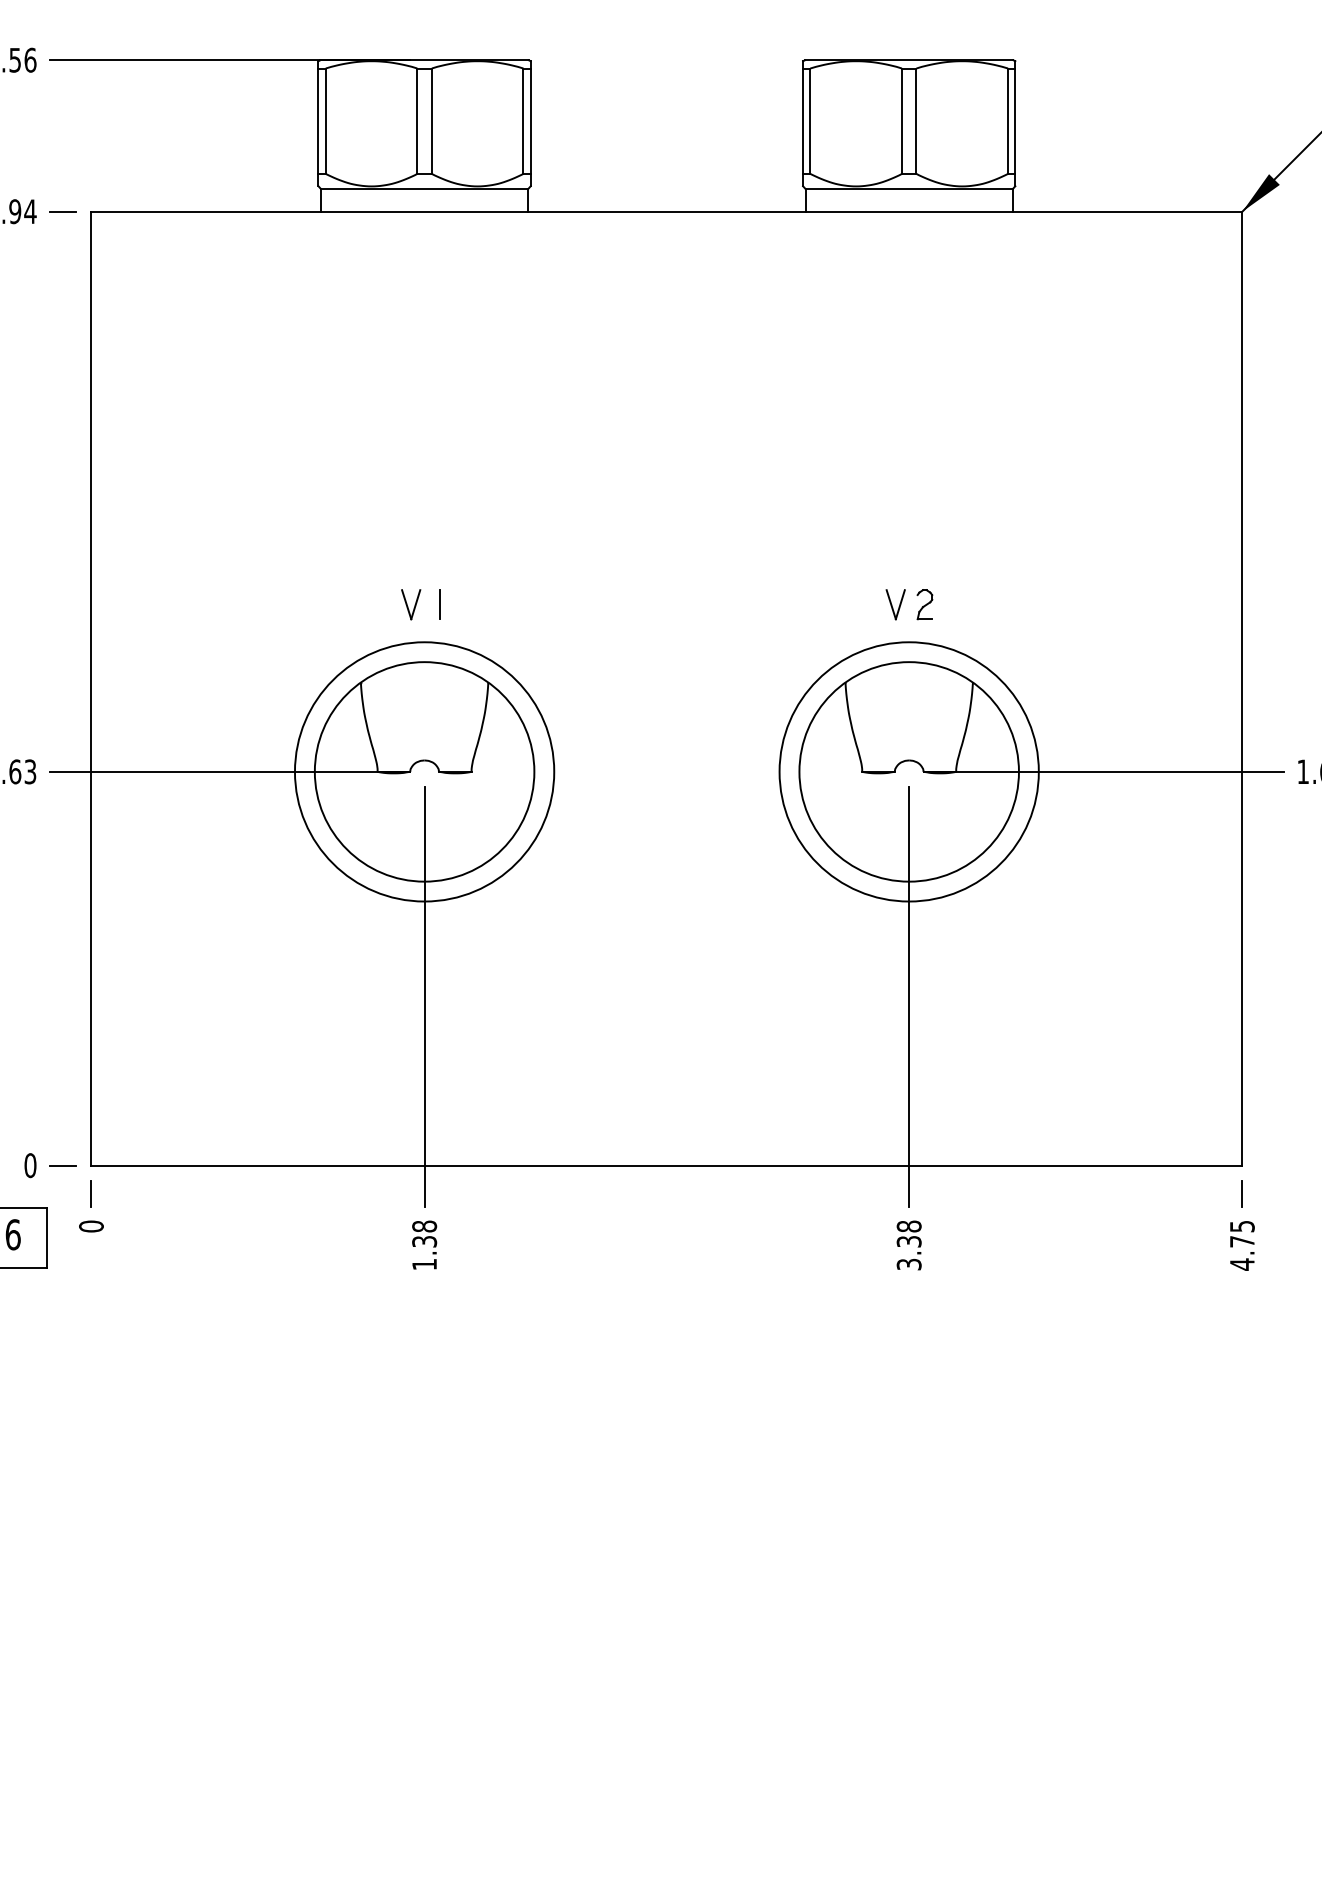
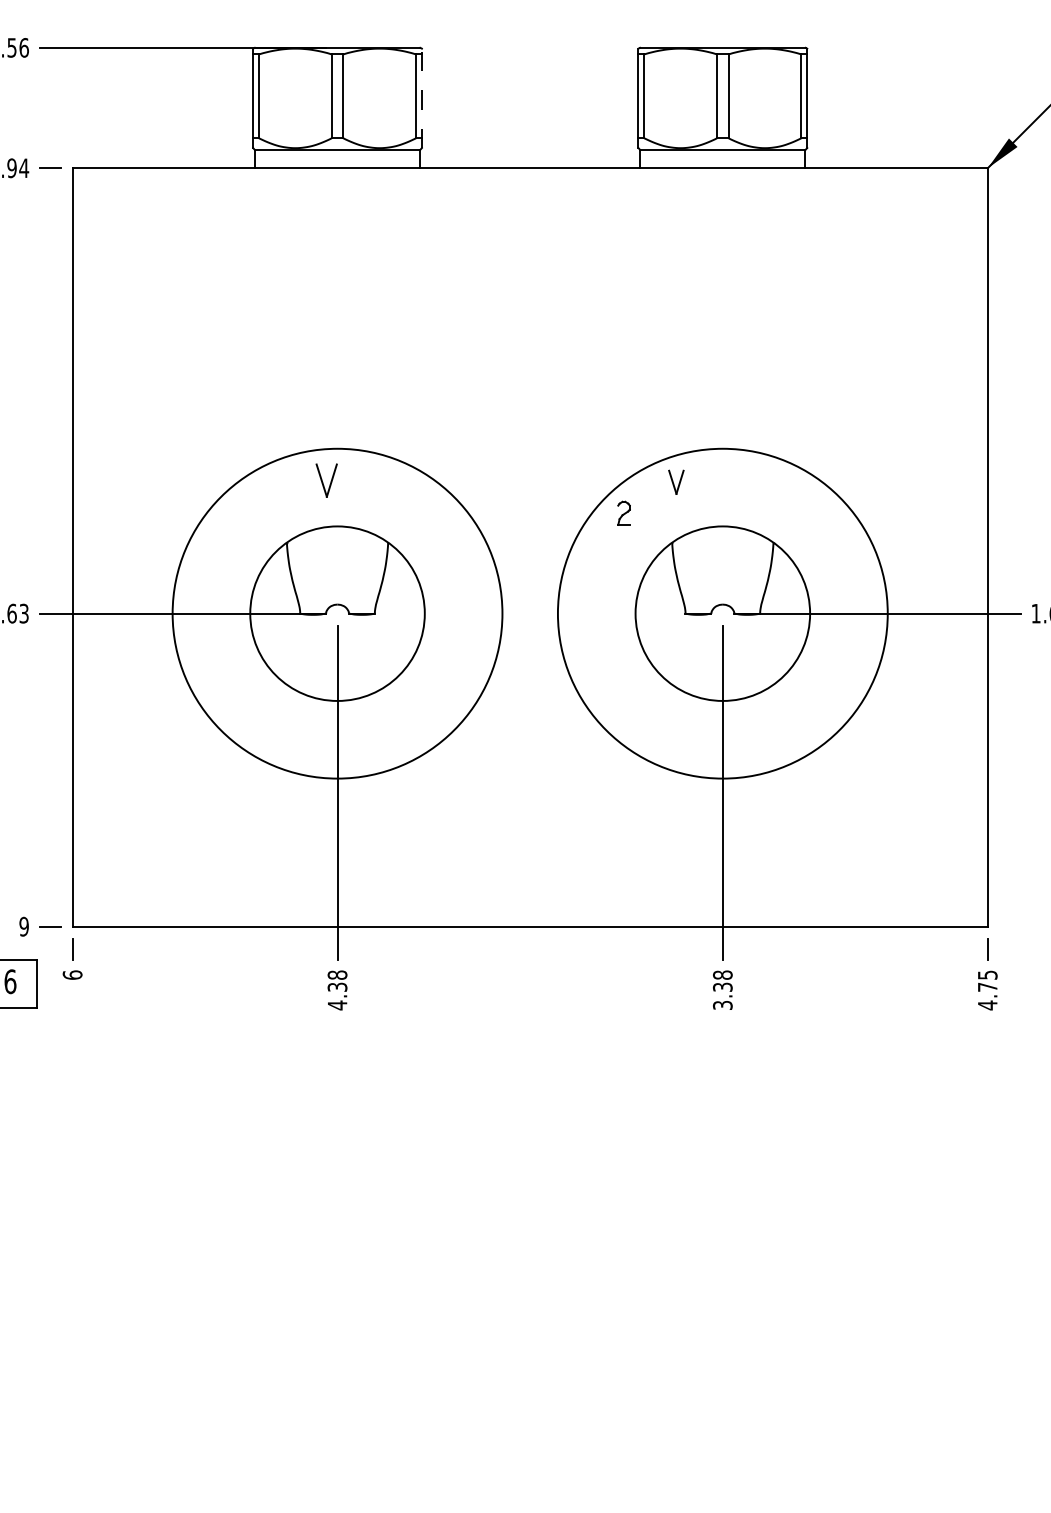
line: (530, 123) -> (421, 98), solid -> dashed
part: (411, 604) -> (327, 480), size x1.4
line: (440, 604) -> (350, 480), removed
part: (895, 604) -> (676, 482), moved
part: (924, 604) -> (623, 513), moved
circle: (424, 771) -> (337, 613), size x1.6
circle: (908, 771) -> (722, 613), size x1.6
text: (30, 1165) -> (24, 926), 0 -> 9
text: (91, 1226) -> (72, 975), 0 -> 6
text: (424, 1264) -> (337, 1005), 1.38 -> 4.38

